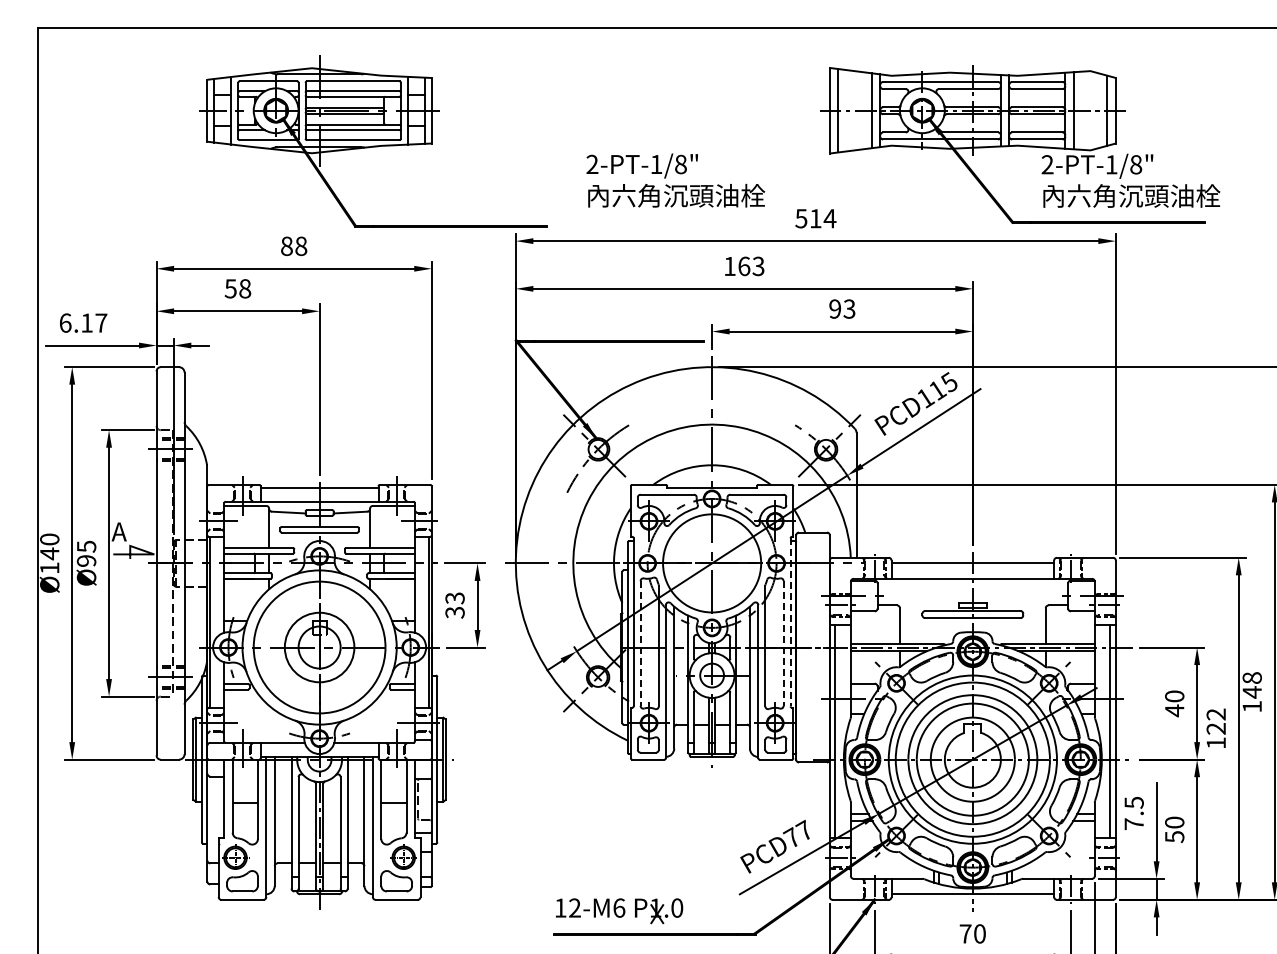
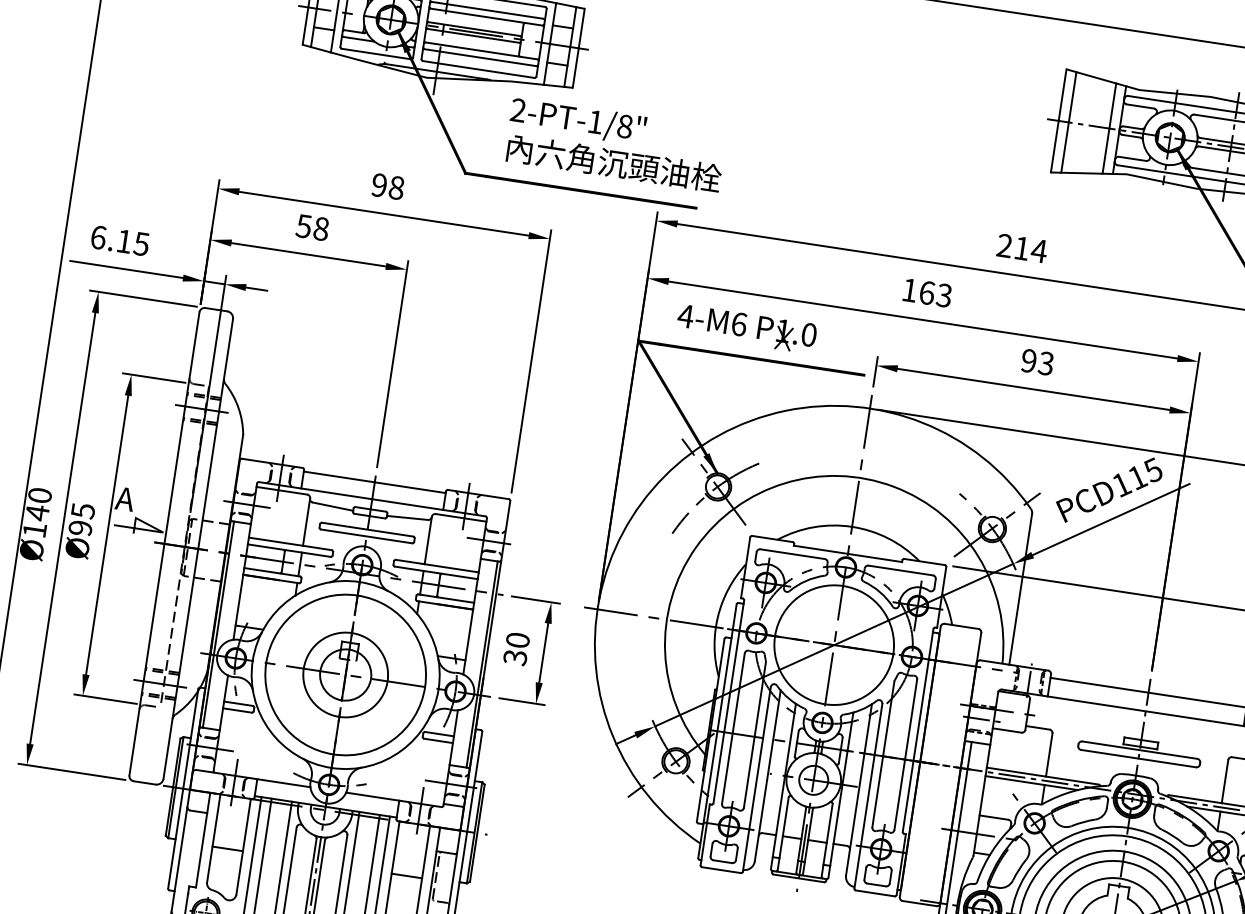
text: (675, 180) -> (615, 144), moved
text: (801, 218) -> (1004, 245), 514 -> 214
text: (286, 245) -> (379, 184), 88 -> 98
part: (602, 317) -> (746, 328), added
text: (101, 322) -> (141, 243), 6.17 -> 6.15
text: (454, 598) -> (517, 640), 33 -> 30
line: (790, 622) -> (917, 730), dashed -> solid
line: (640, 644) -> (733, 729), dashed -> solid
line: (783, 644) -> (905, 755), dashed -> solid

